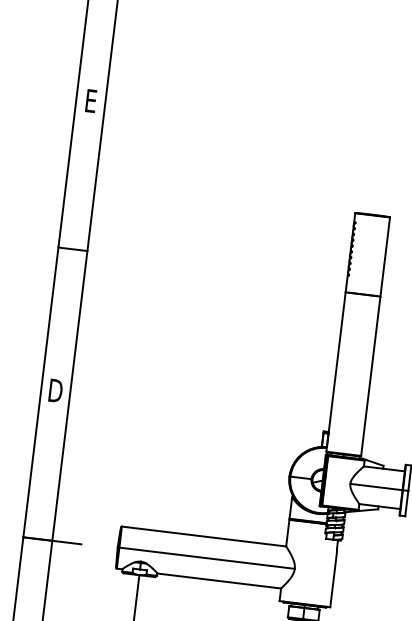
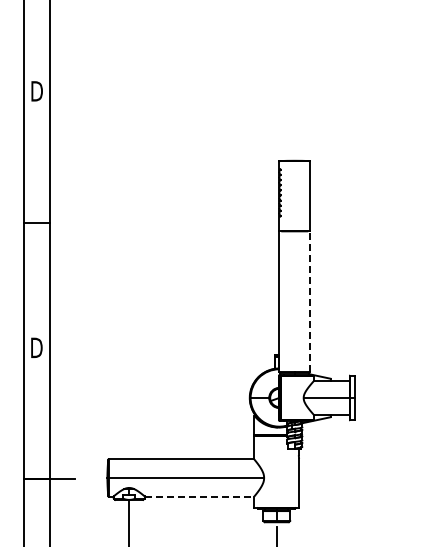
text: (90, 101) -> (36, 91), E -> D
line: (371, 375) -> (310, 301), solid -> dashed
line: (219, 580) -> (199, 496), solid -> dashed

